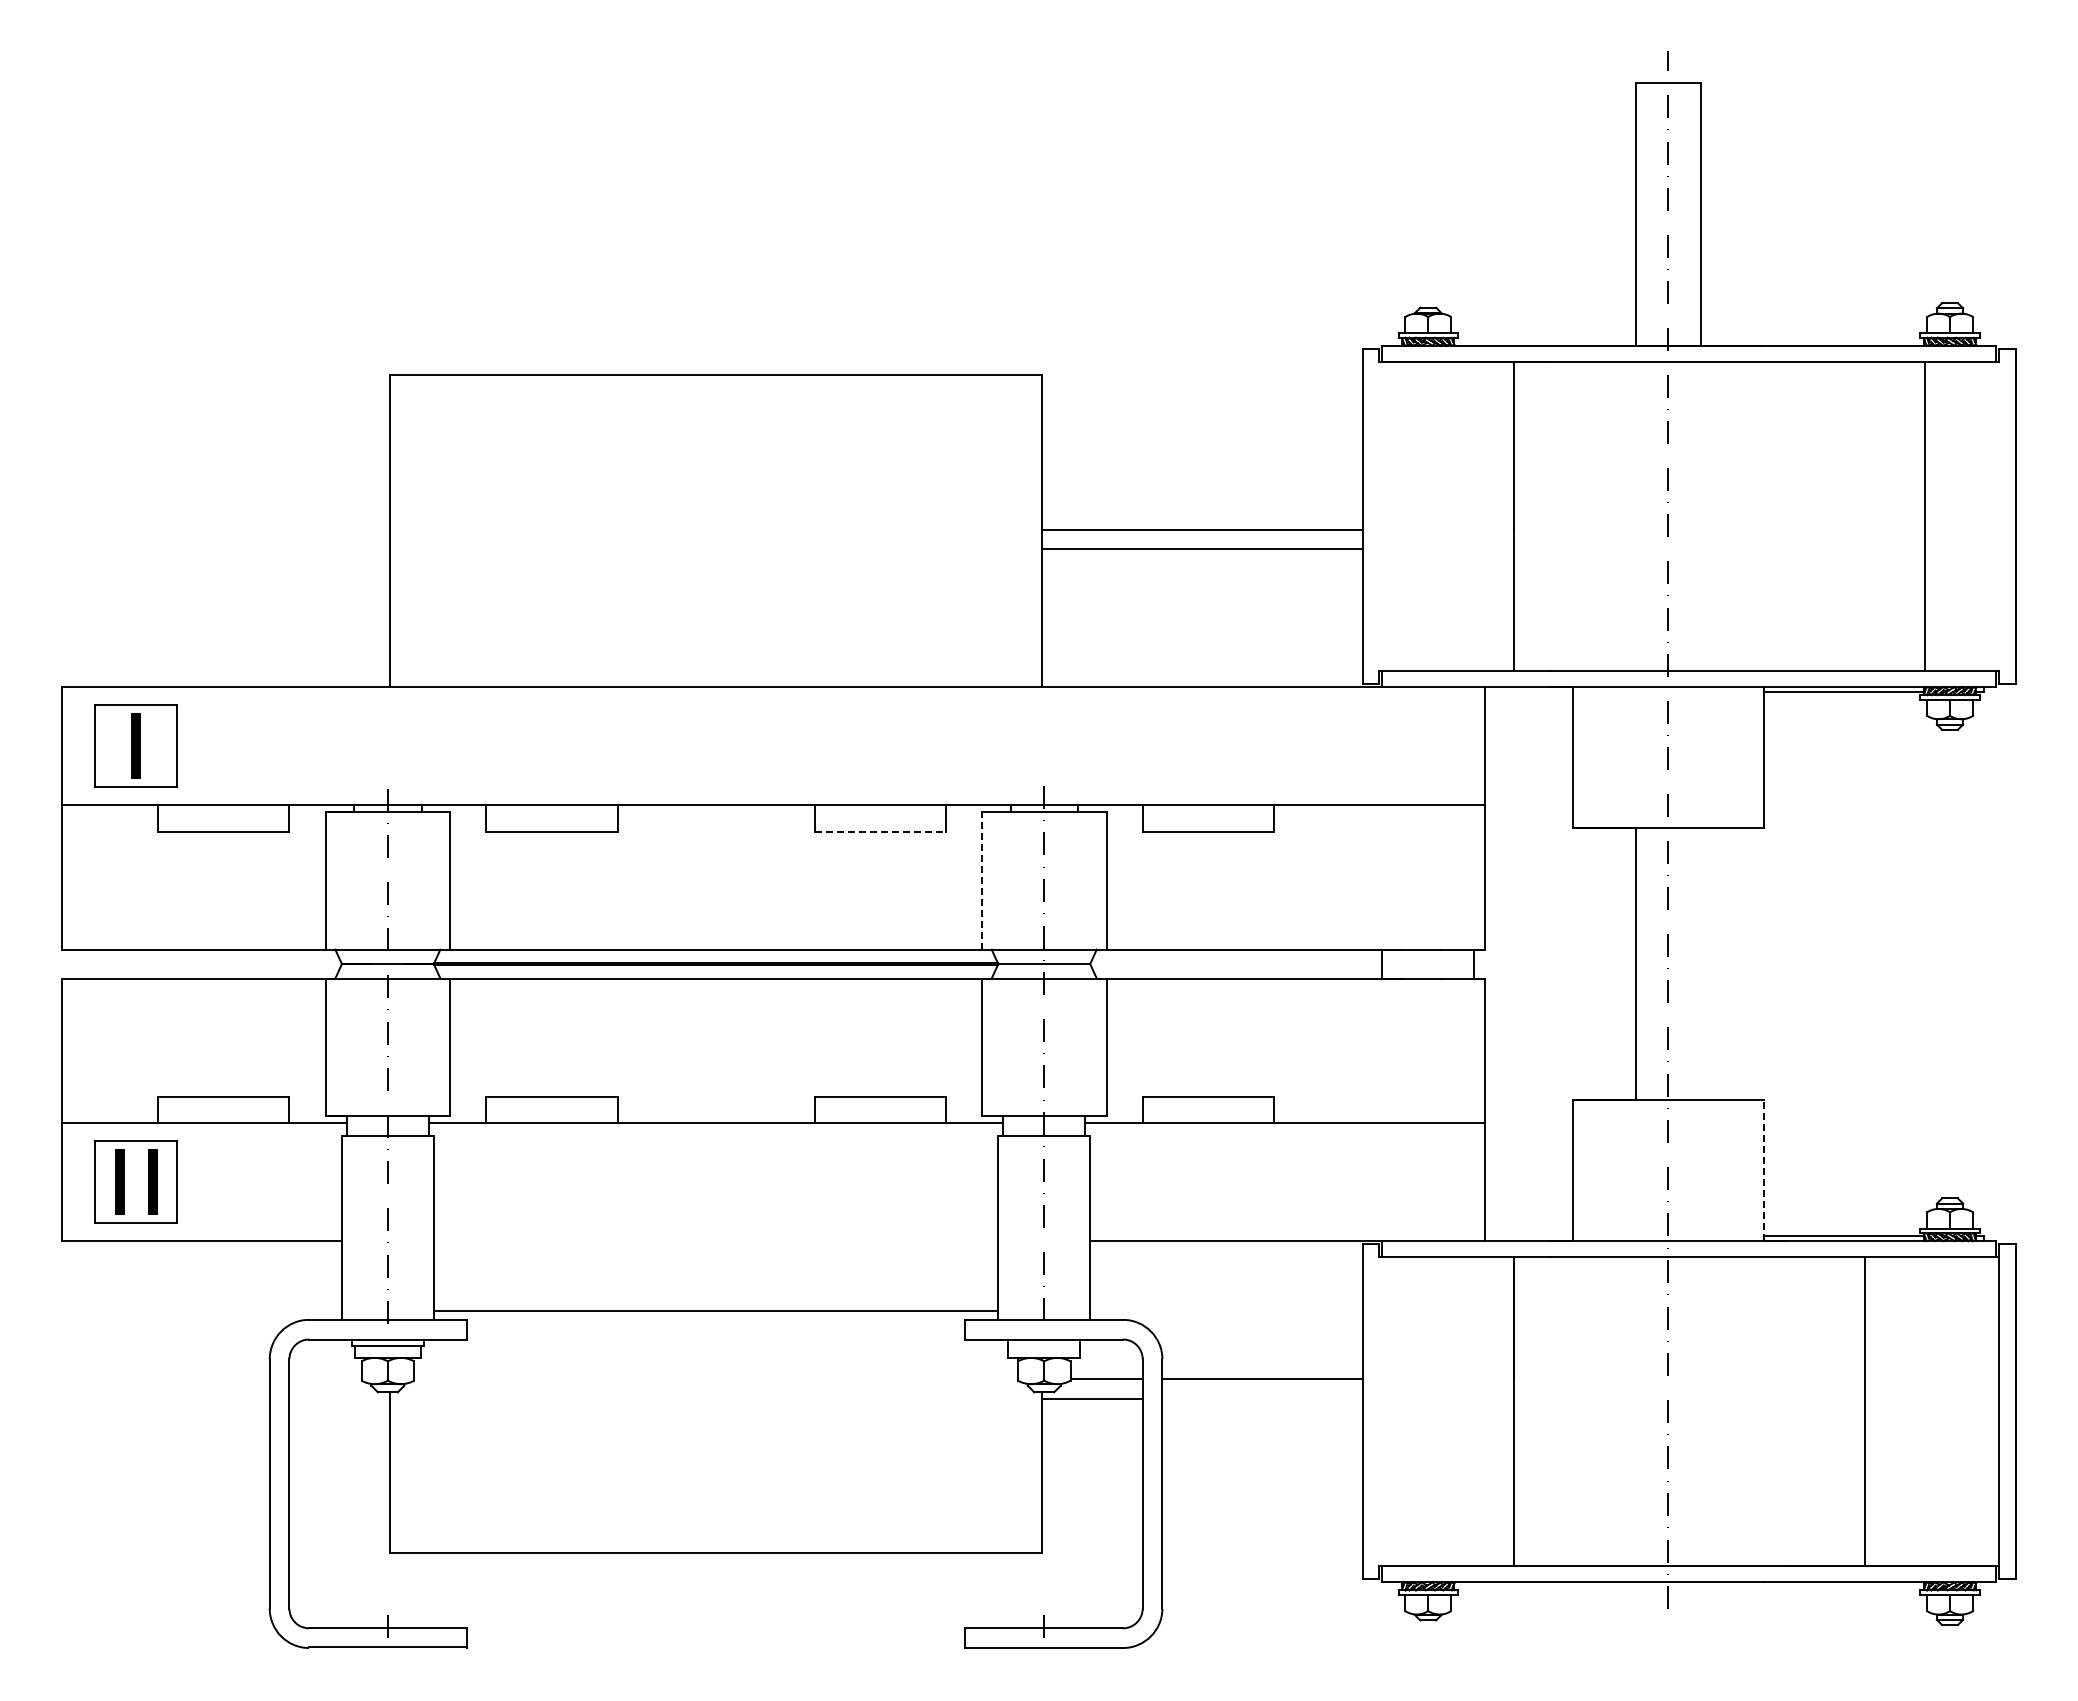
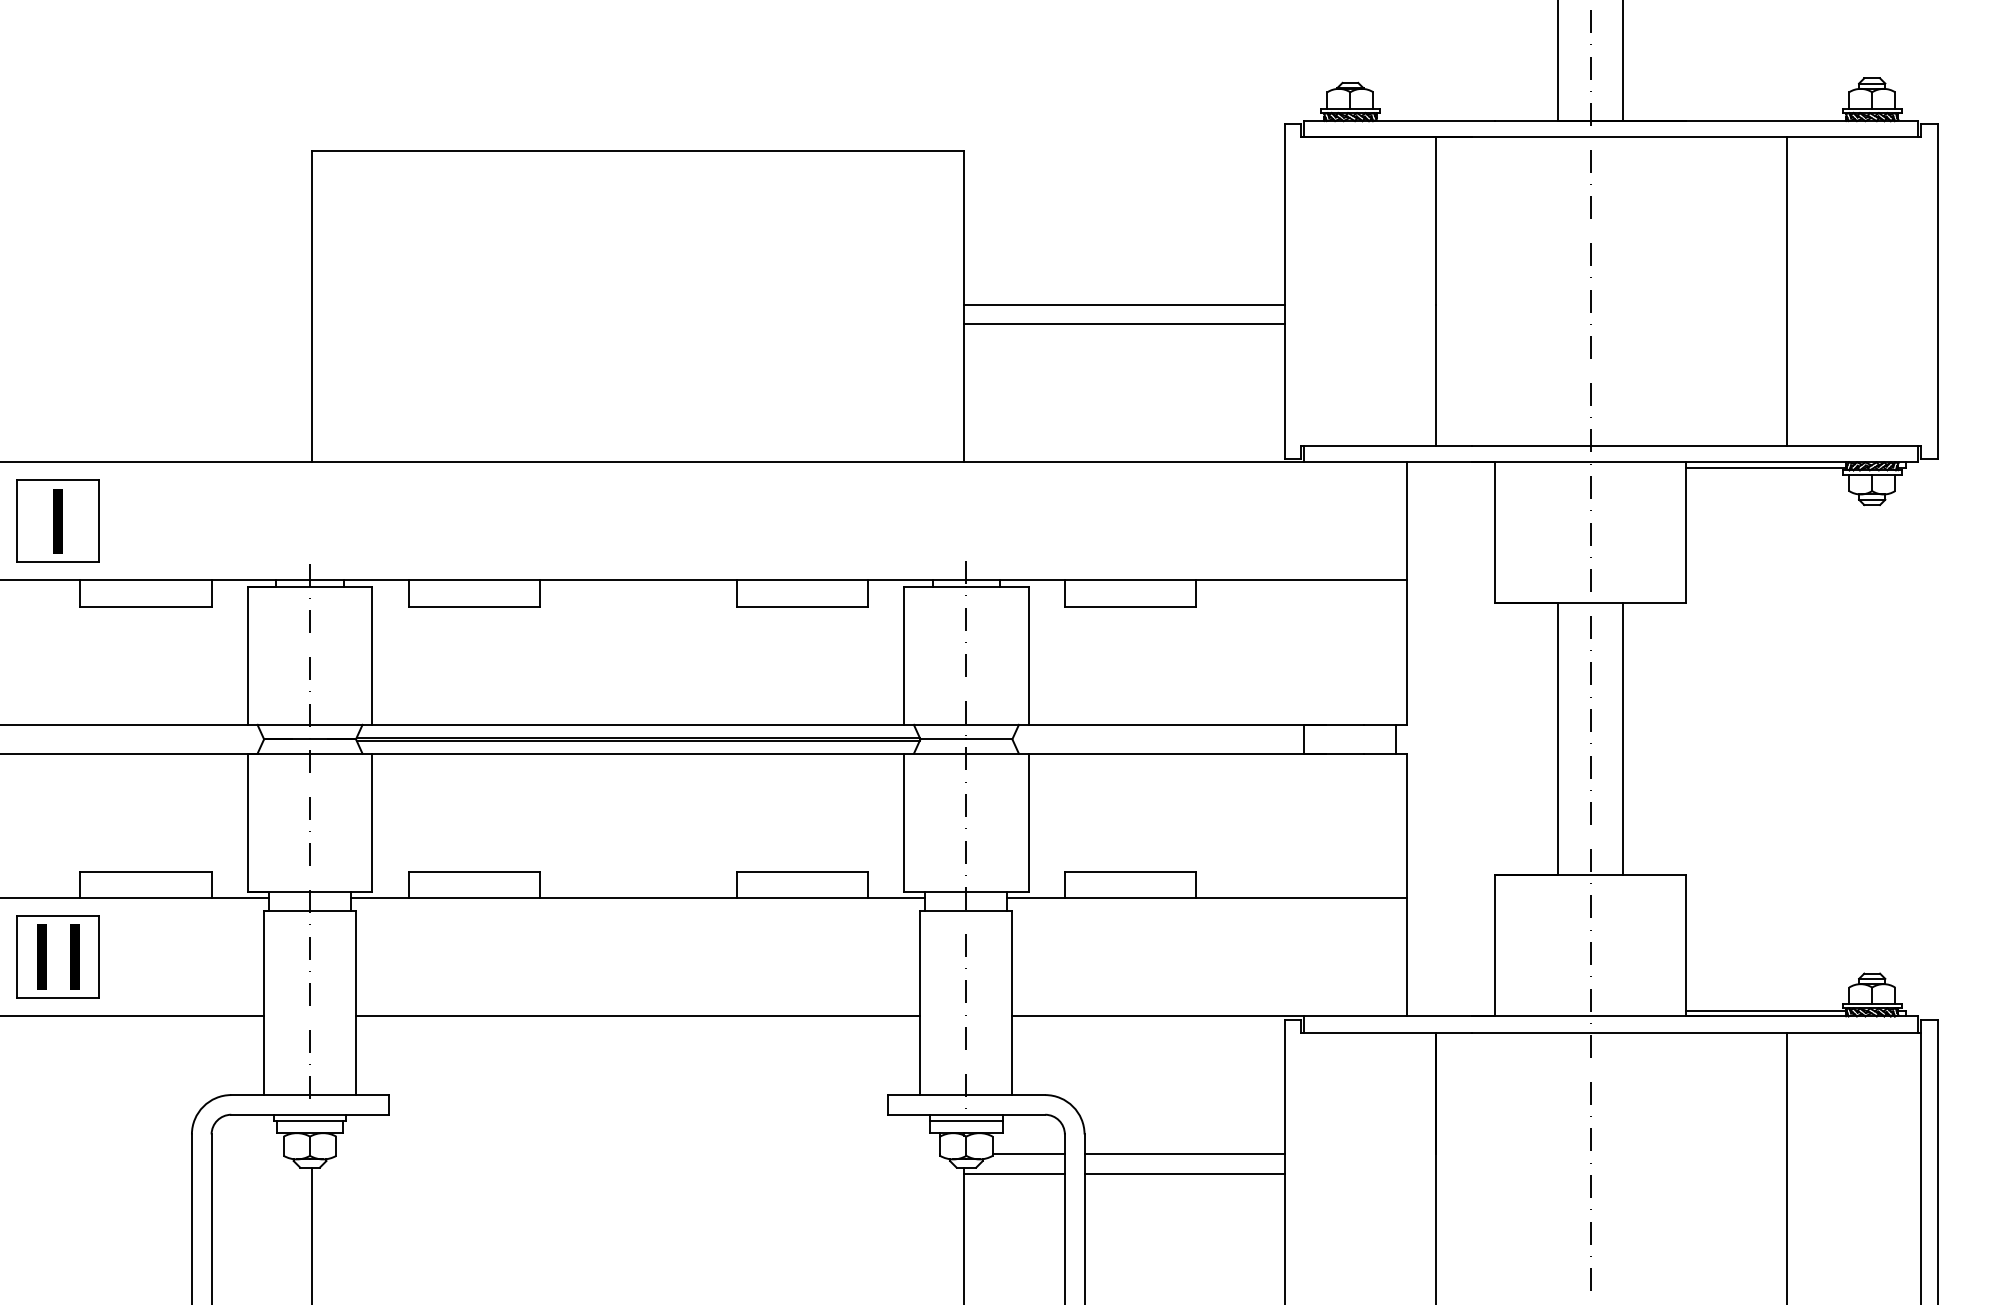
line: (1924, 516) -> (1786, 291), moved
line: (880, 831) -> (802, 606), dashed -> solid
line: (981, 880) -> (903, 655), dashed -> solid
line: (1701, 963) -> (1623, 738), added
line: (1763, 1170) -> (1685, 945), dashed -> solid
line: (715, 1311) -> (637, 1016), moved
line: (1044, 1346) -> (966, 1121), added
line: (1262, 1398) -> (1184, 1173), added

